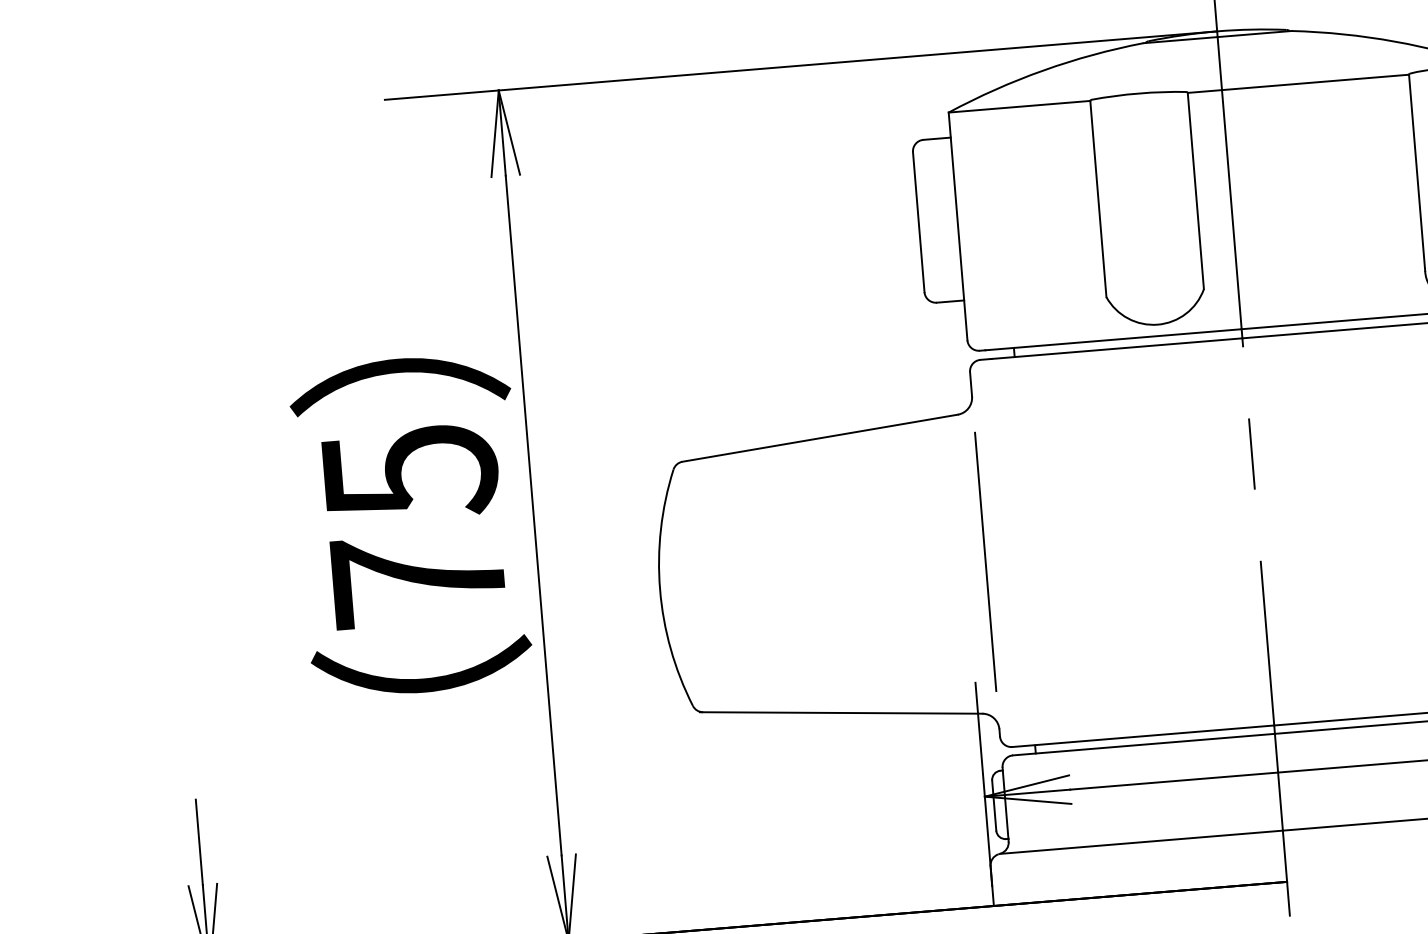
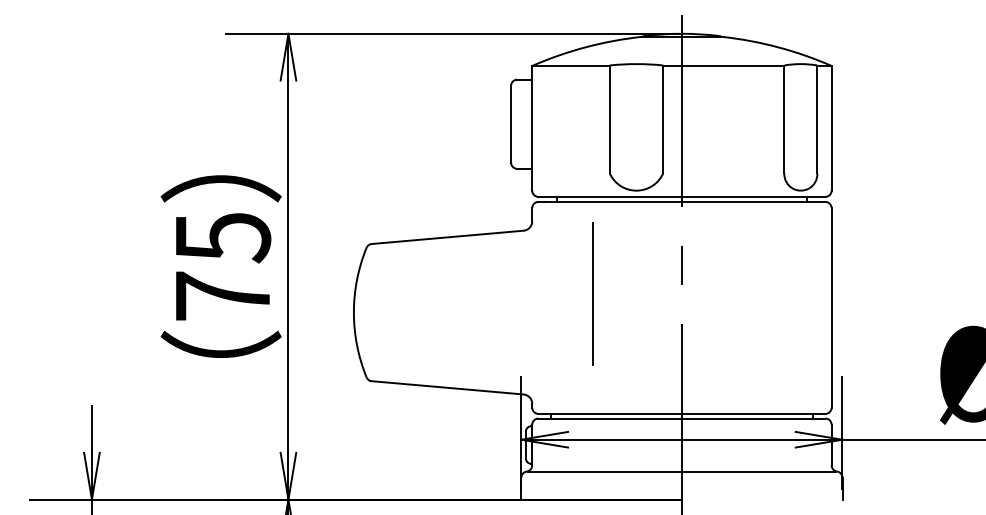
line: (984, 561) -> (592, 293), moved

